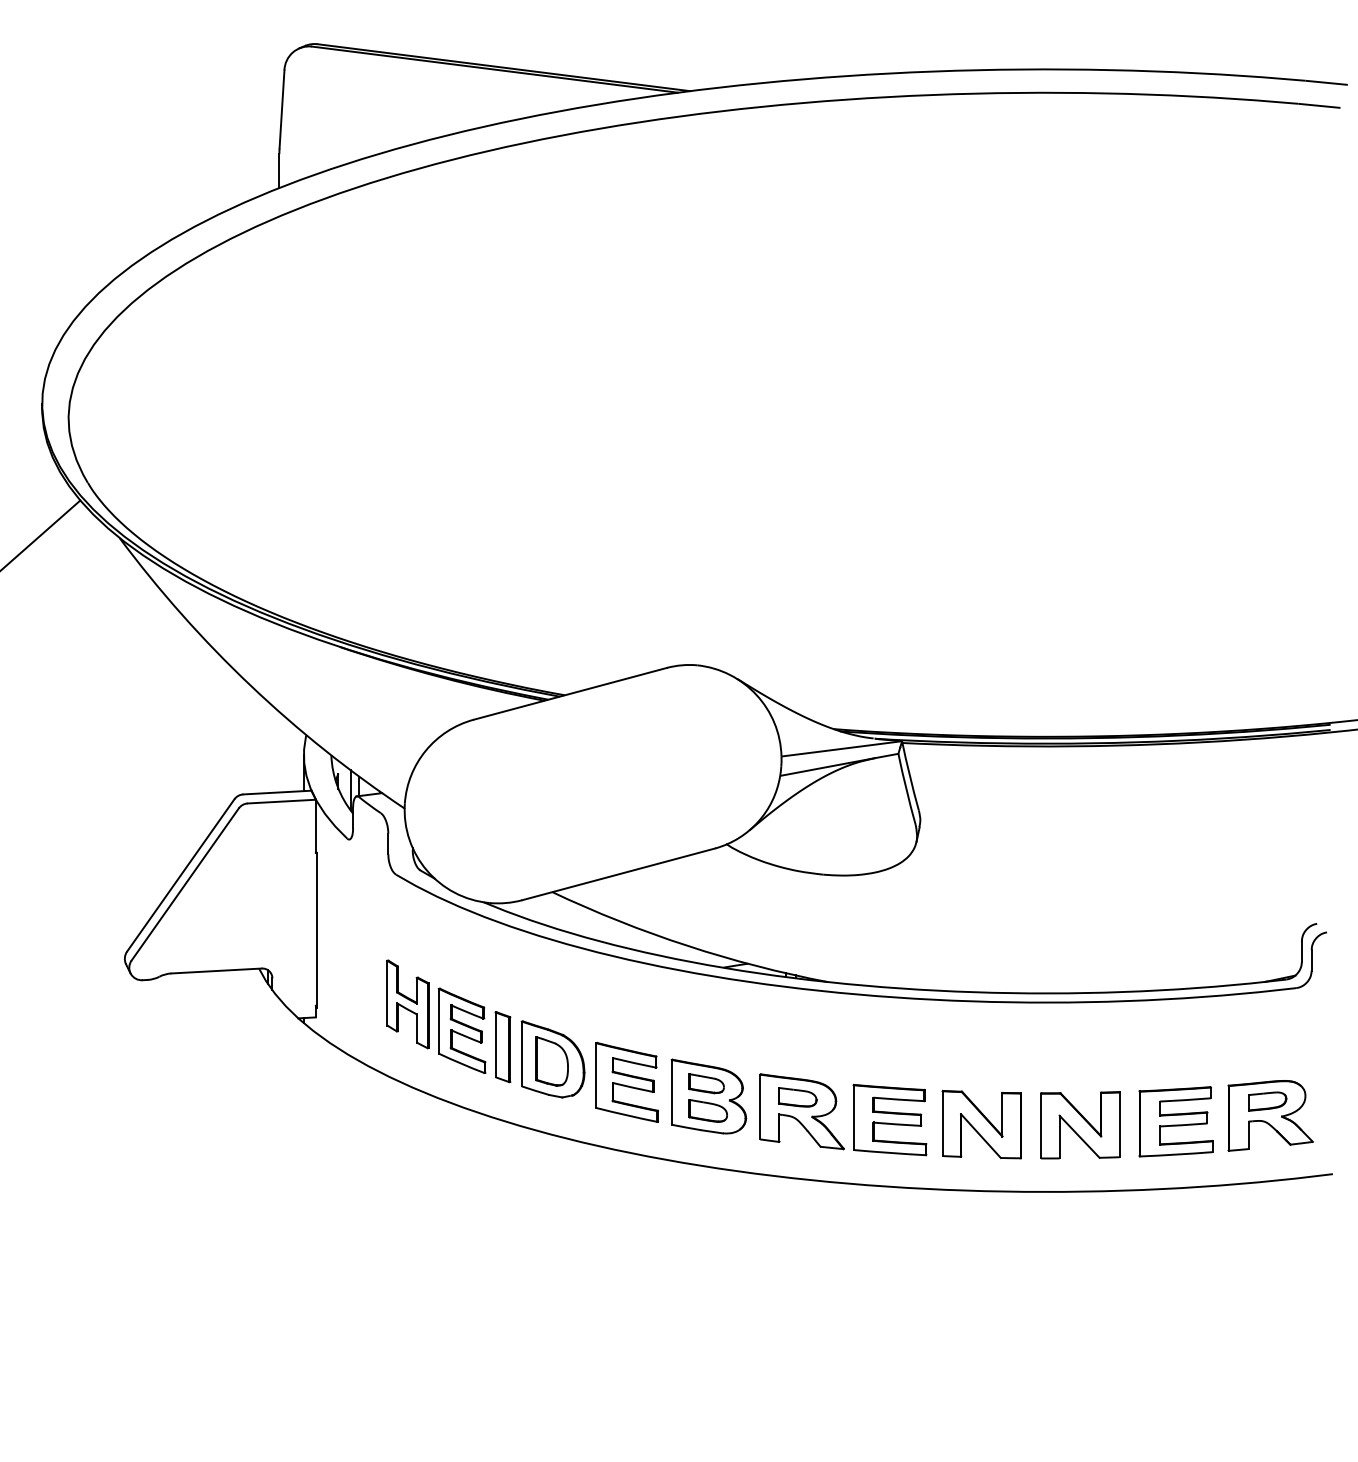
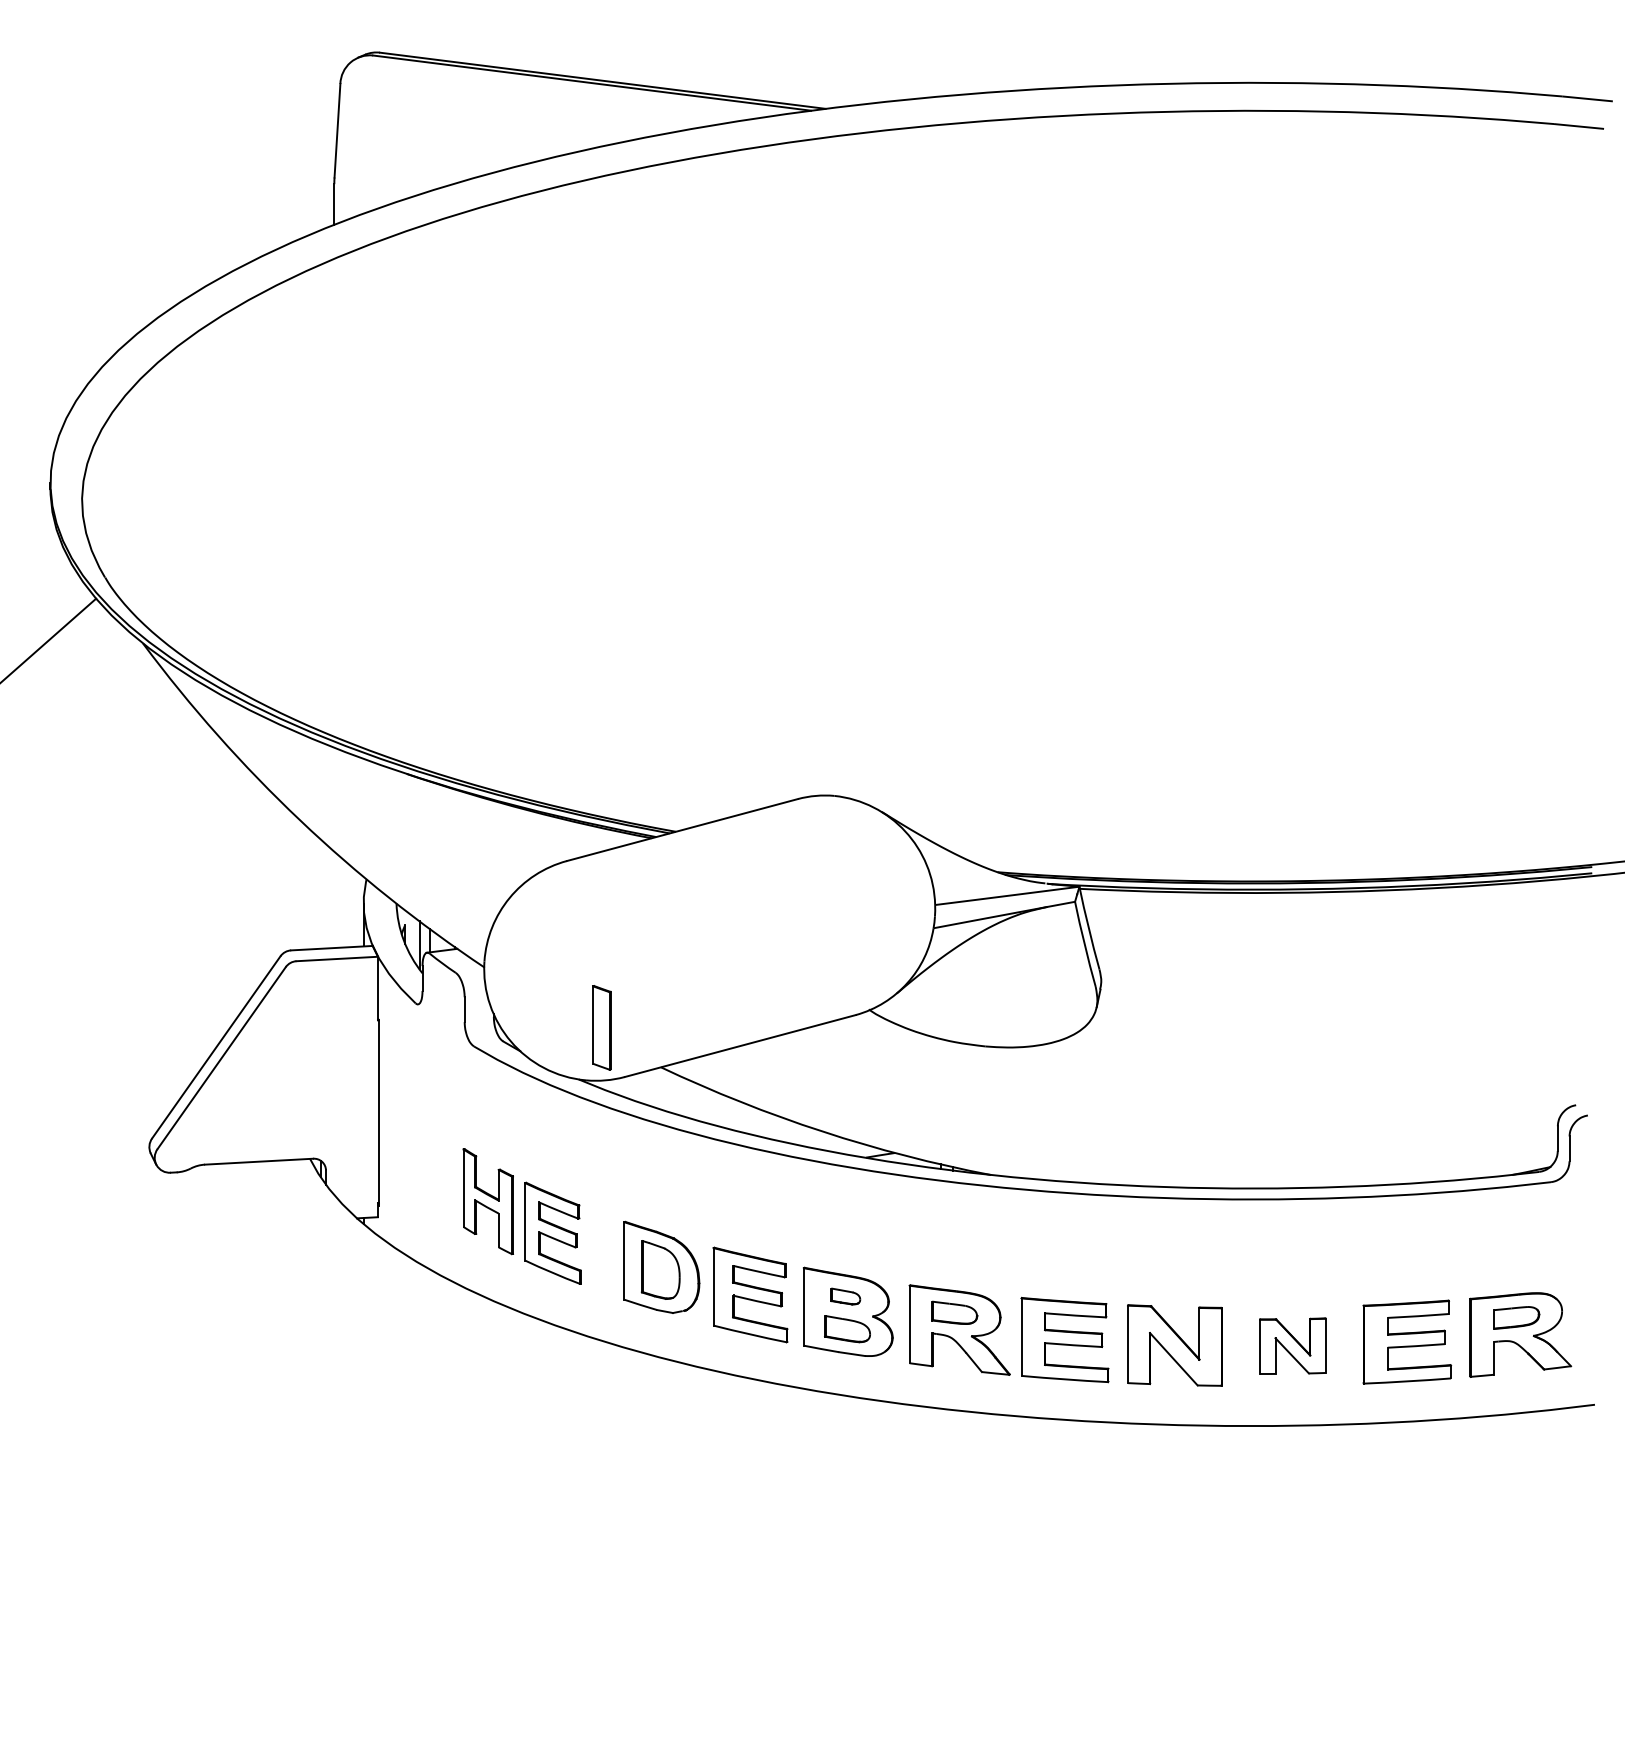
part: (502, 1046) -> (601, 1027), moved
part: (706, 1083) -> (845, 1296), size x0.7
part: (1080, 1124) -> (1292, 1345), size x0.7

